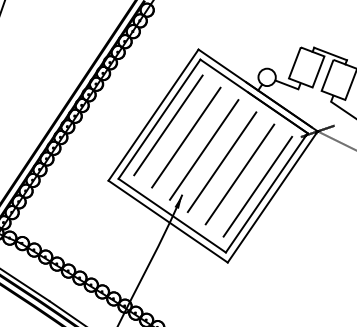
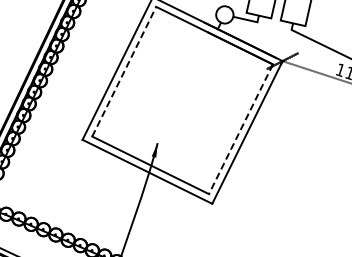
line: (159, 118) -> (124, 70), solid -> dashed
line: (168, 125) -> (134, 76), removed
line: (186, 137) -> (153, 85), removed
line: (204, 149) -> (173, 95), removed
line: (221, 162) -> (191, 105), removed
line: (239, 174) -> (211, 114), removed
line: (257, 186) -> (230, 124), removed
line: (266, 193) -> (240, 129), solid -> dashed

